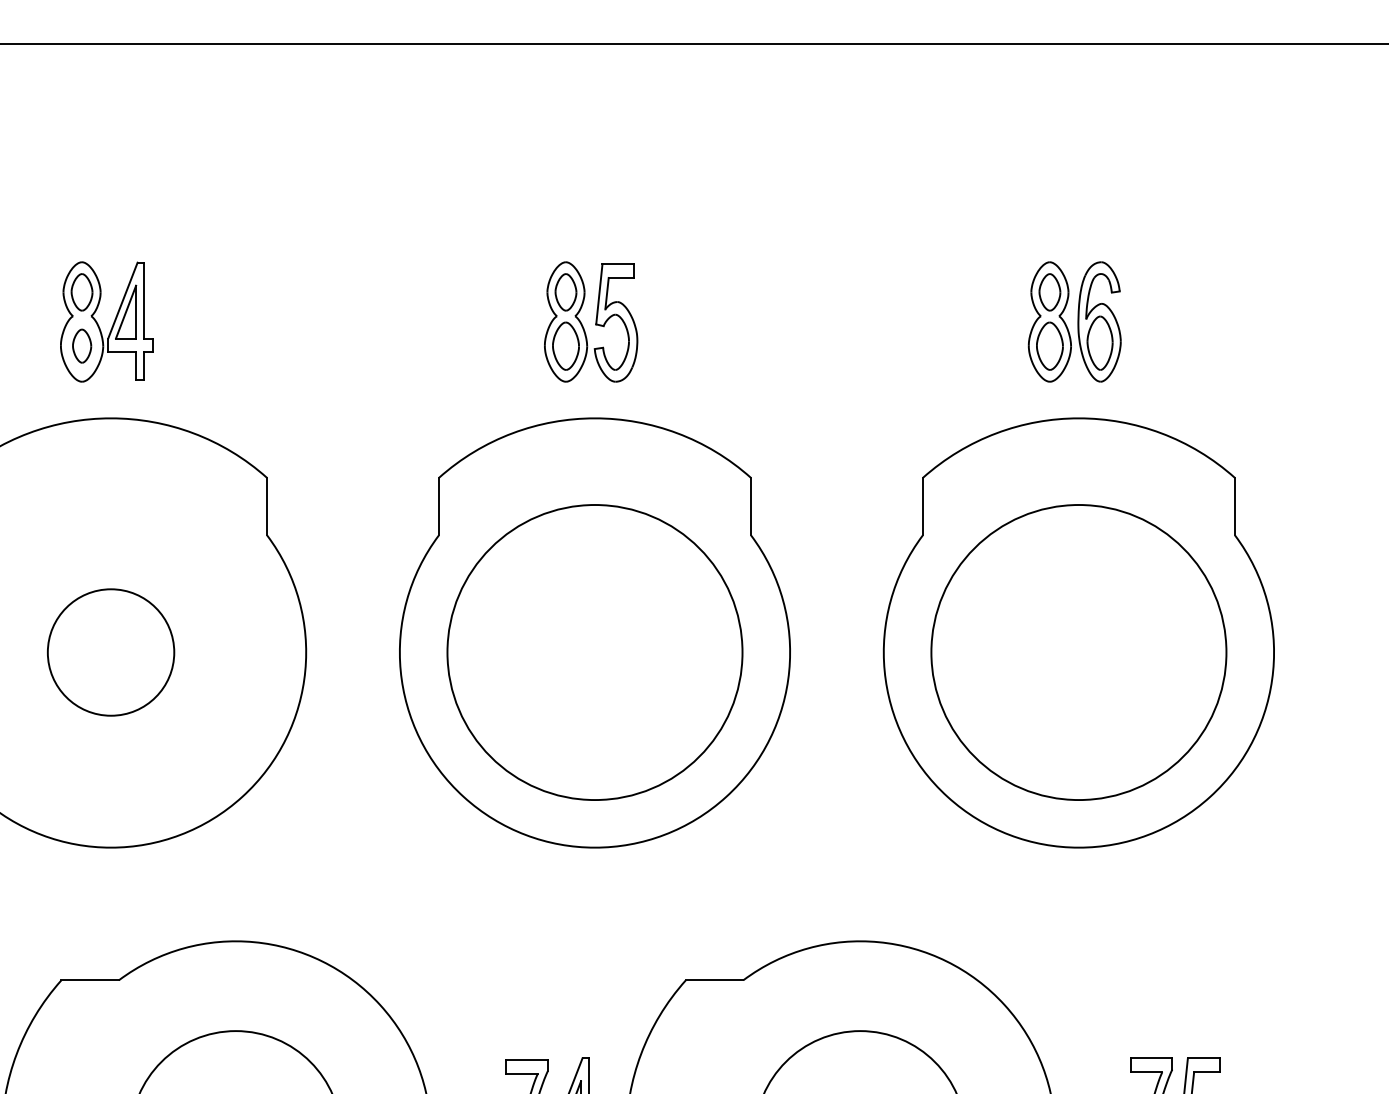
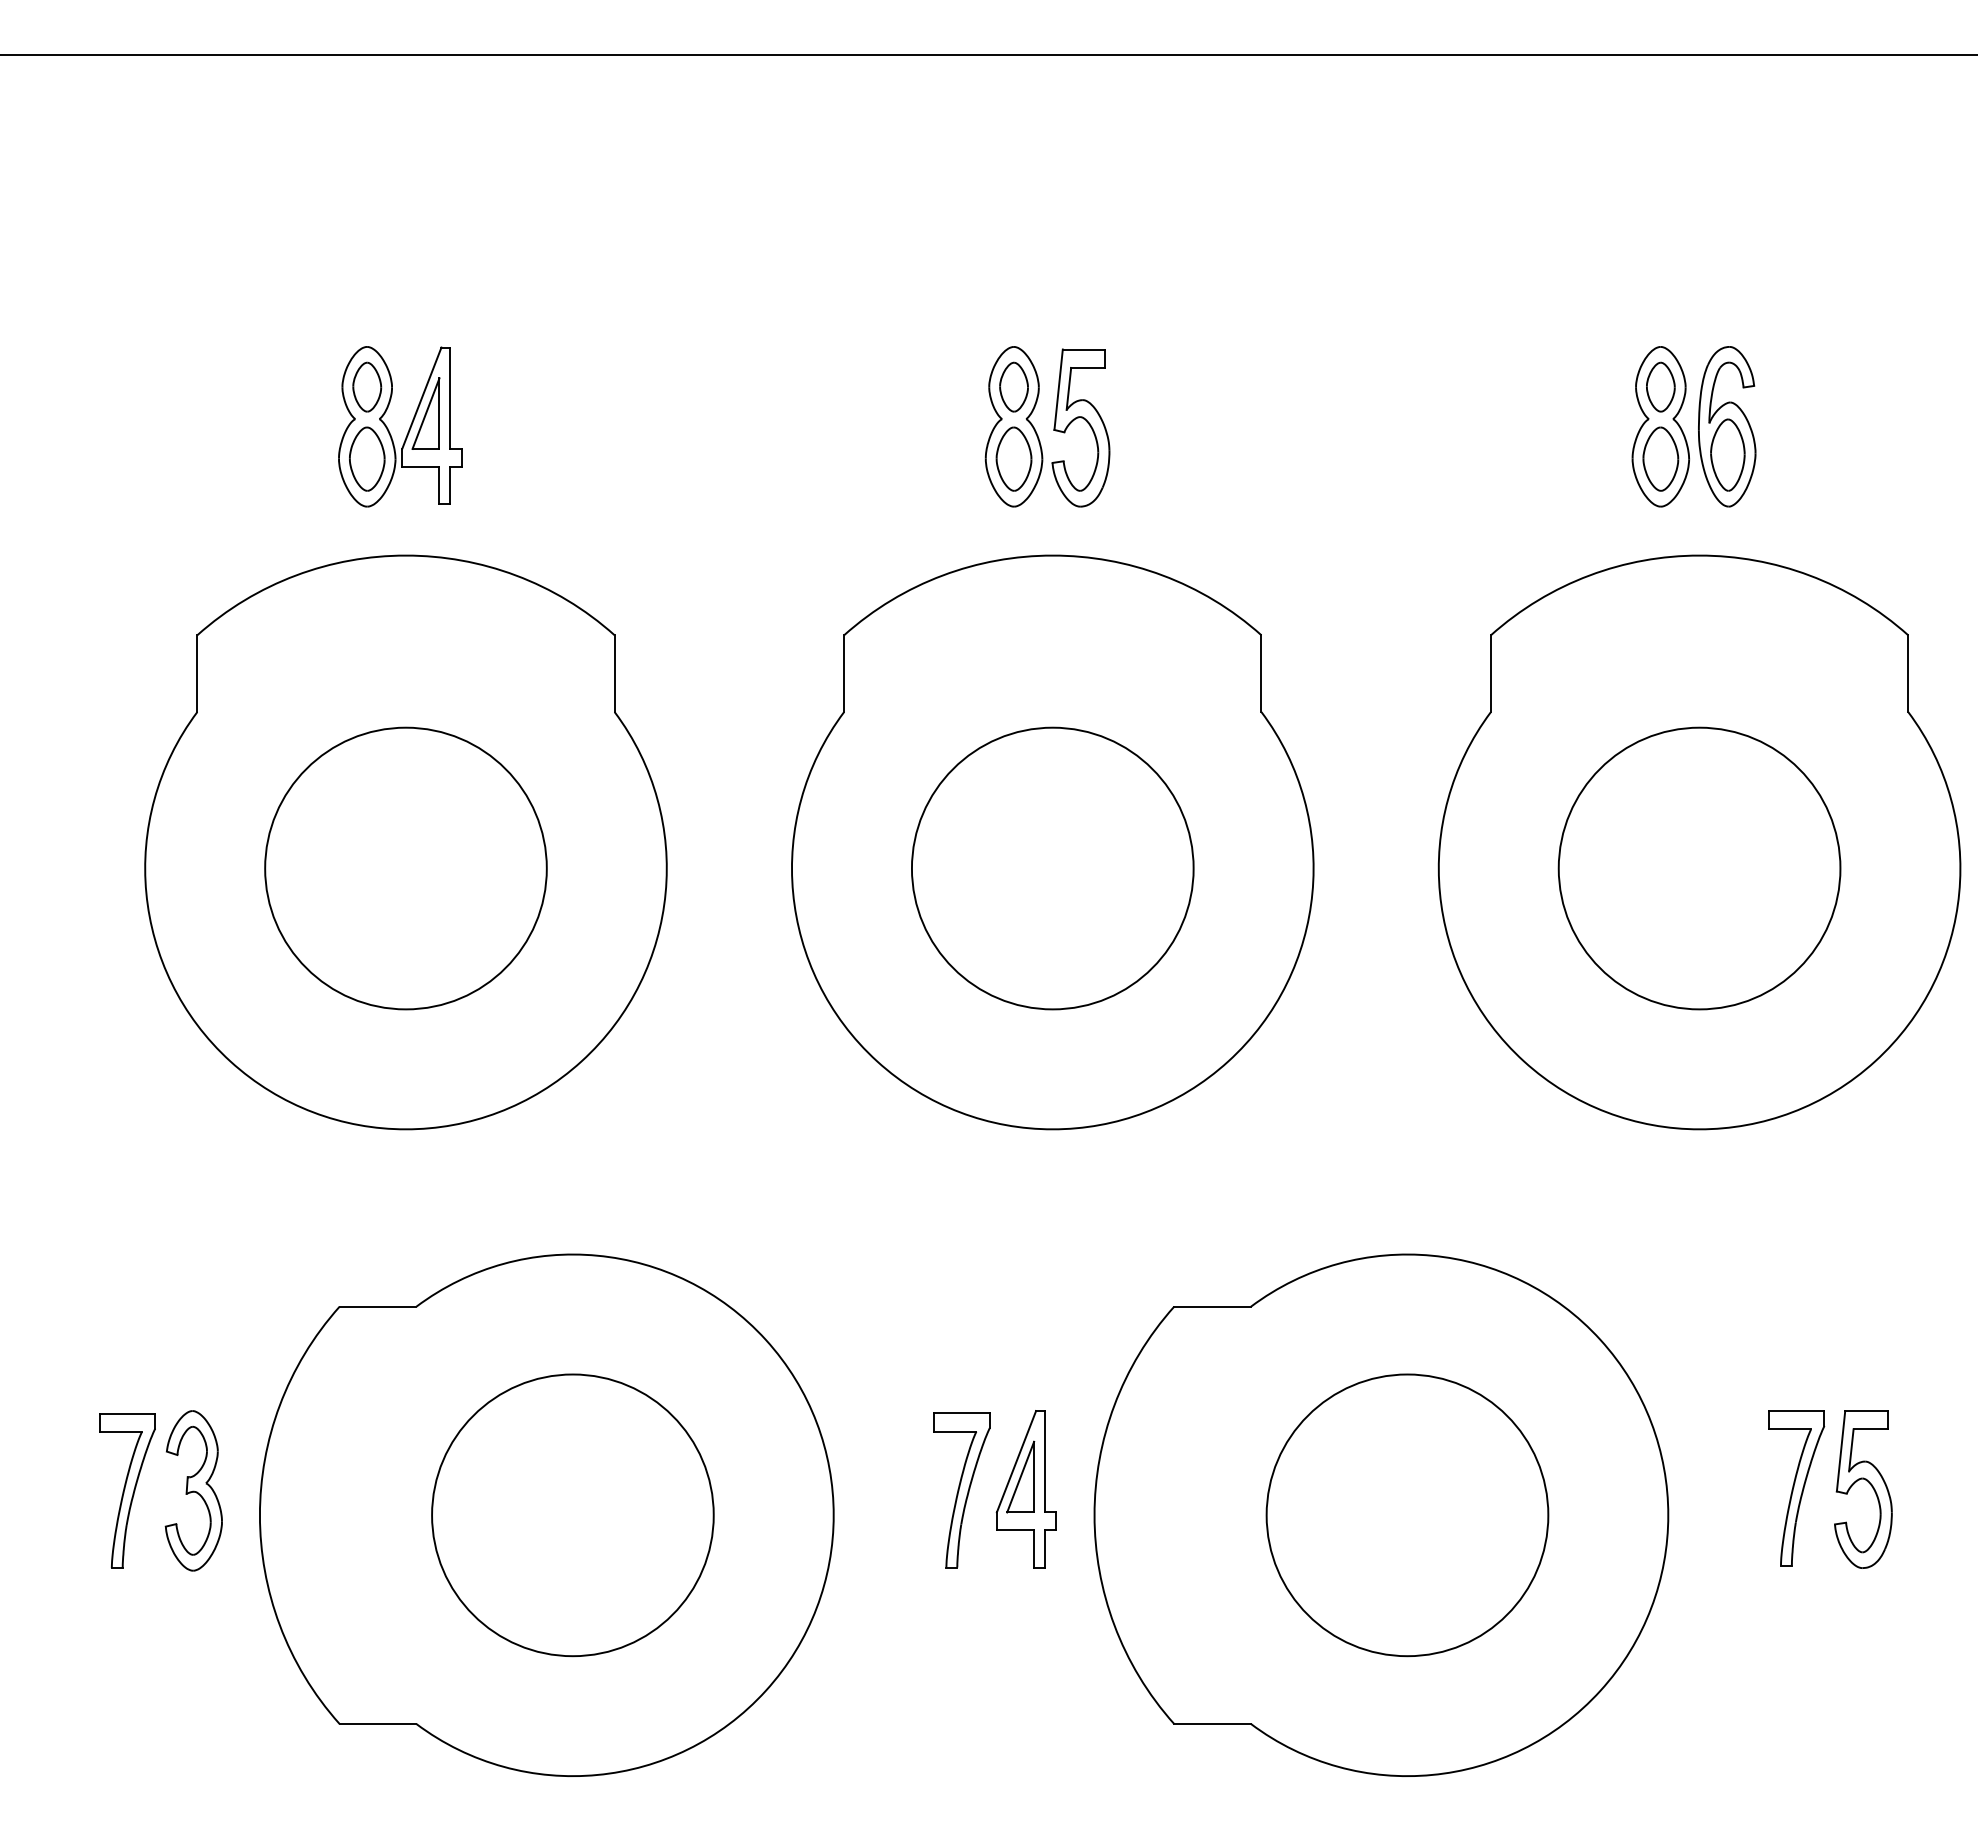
part: (82, 345) -> (367, 458), size x1.43
circle: (110, 652) -> (405, 868), size x1.67
circle: (594, 652) -> (1052, 868), size x0.71
circle: (1078, 652) -> (1699, 868), size x0.71

